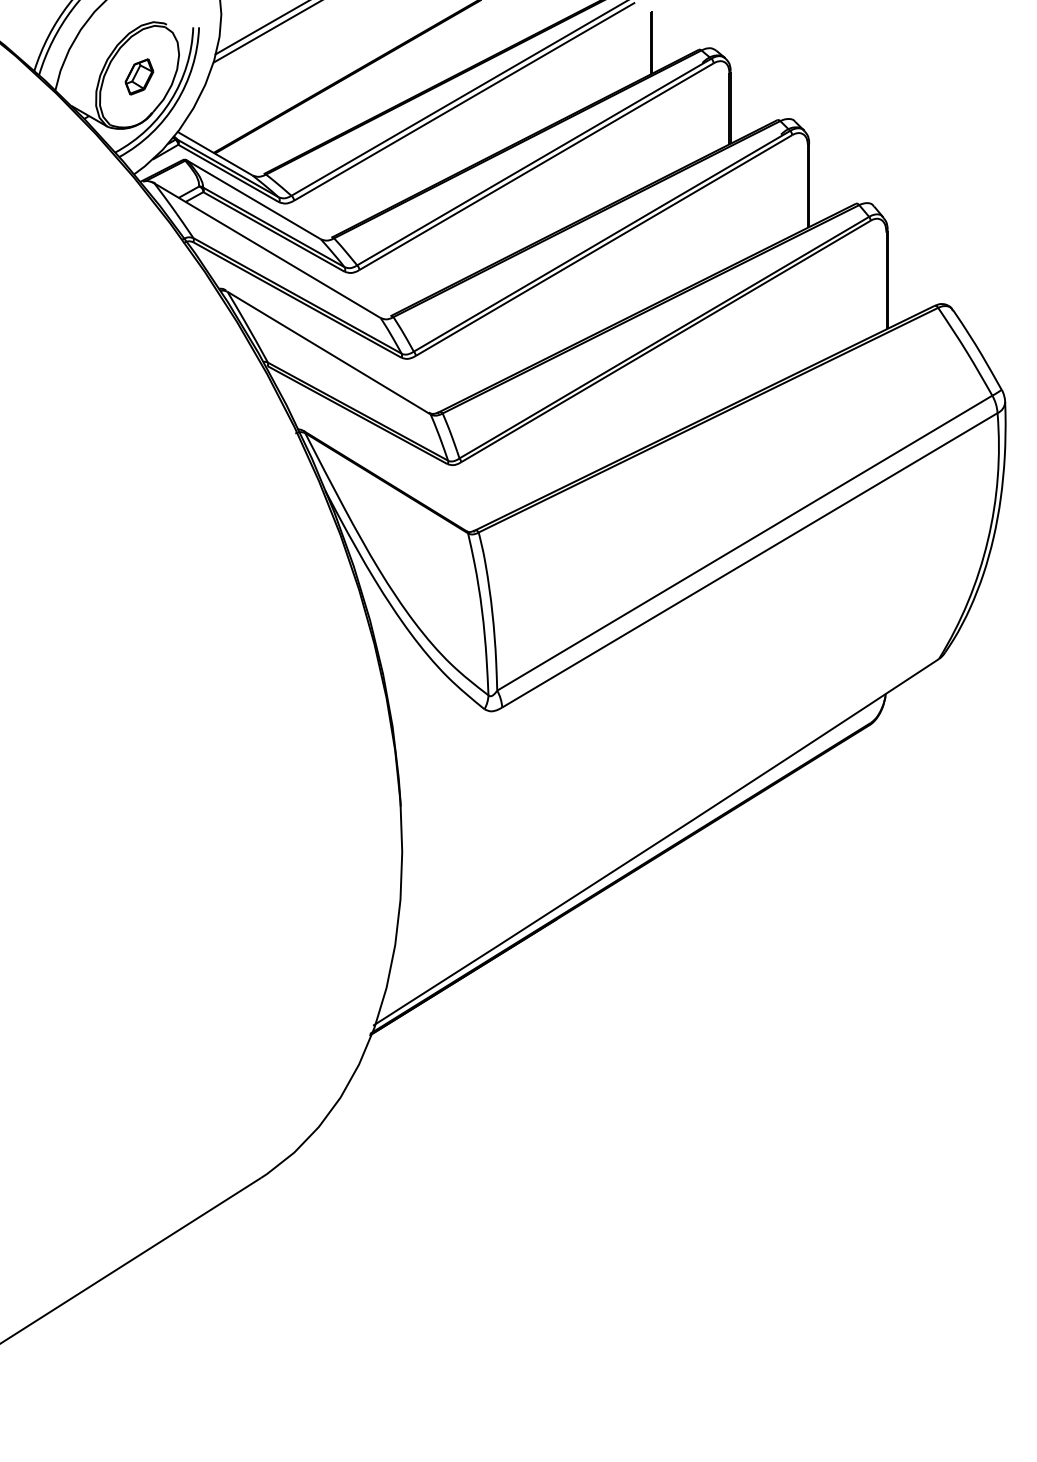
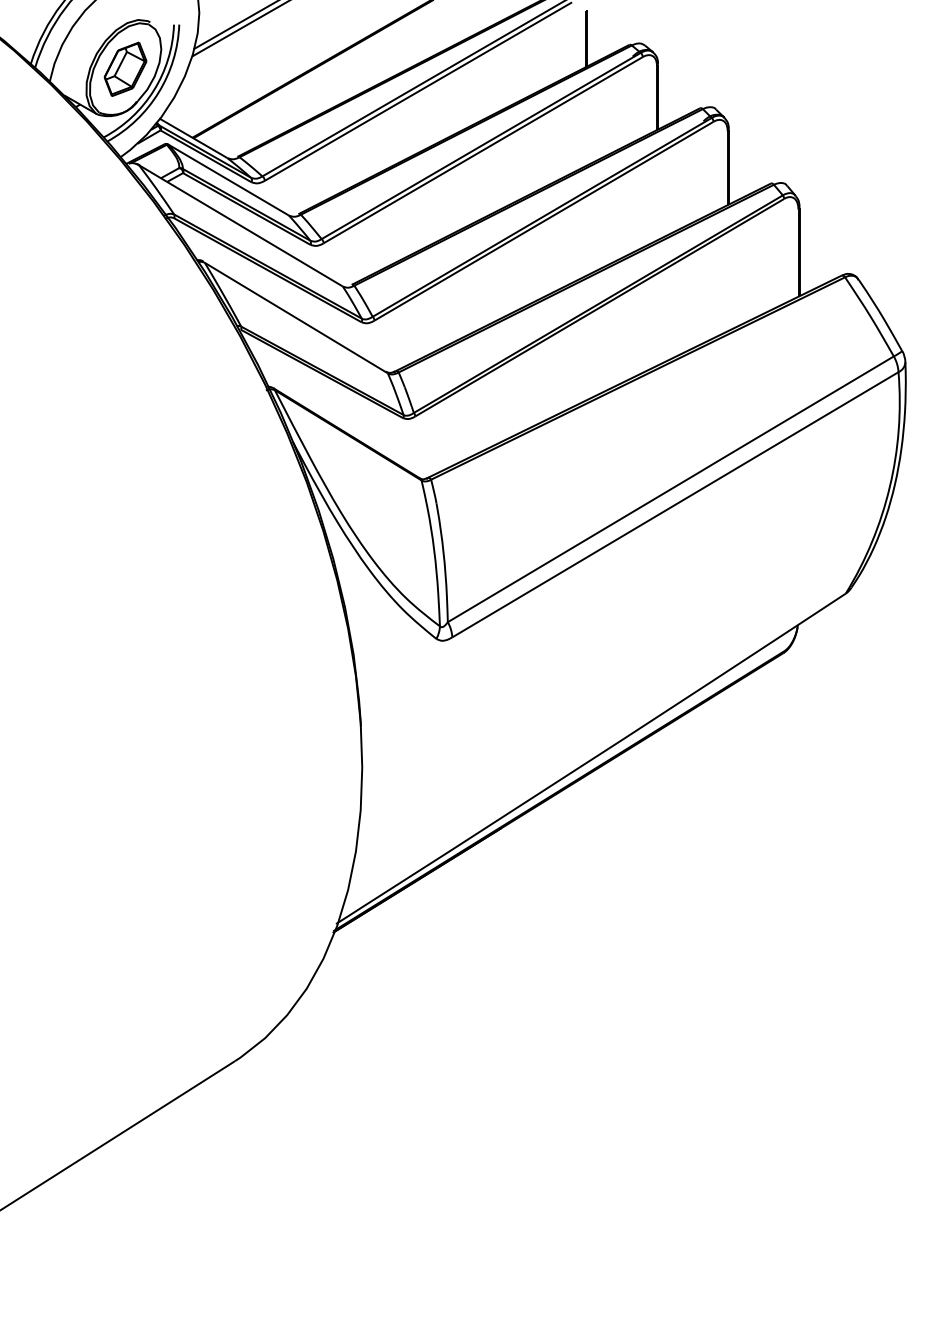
part: (139, 76) -> (125, 68), size x1.67

